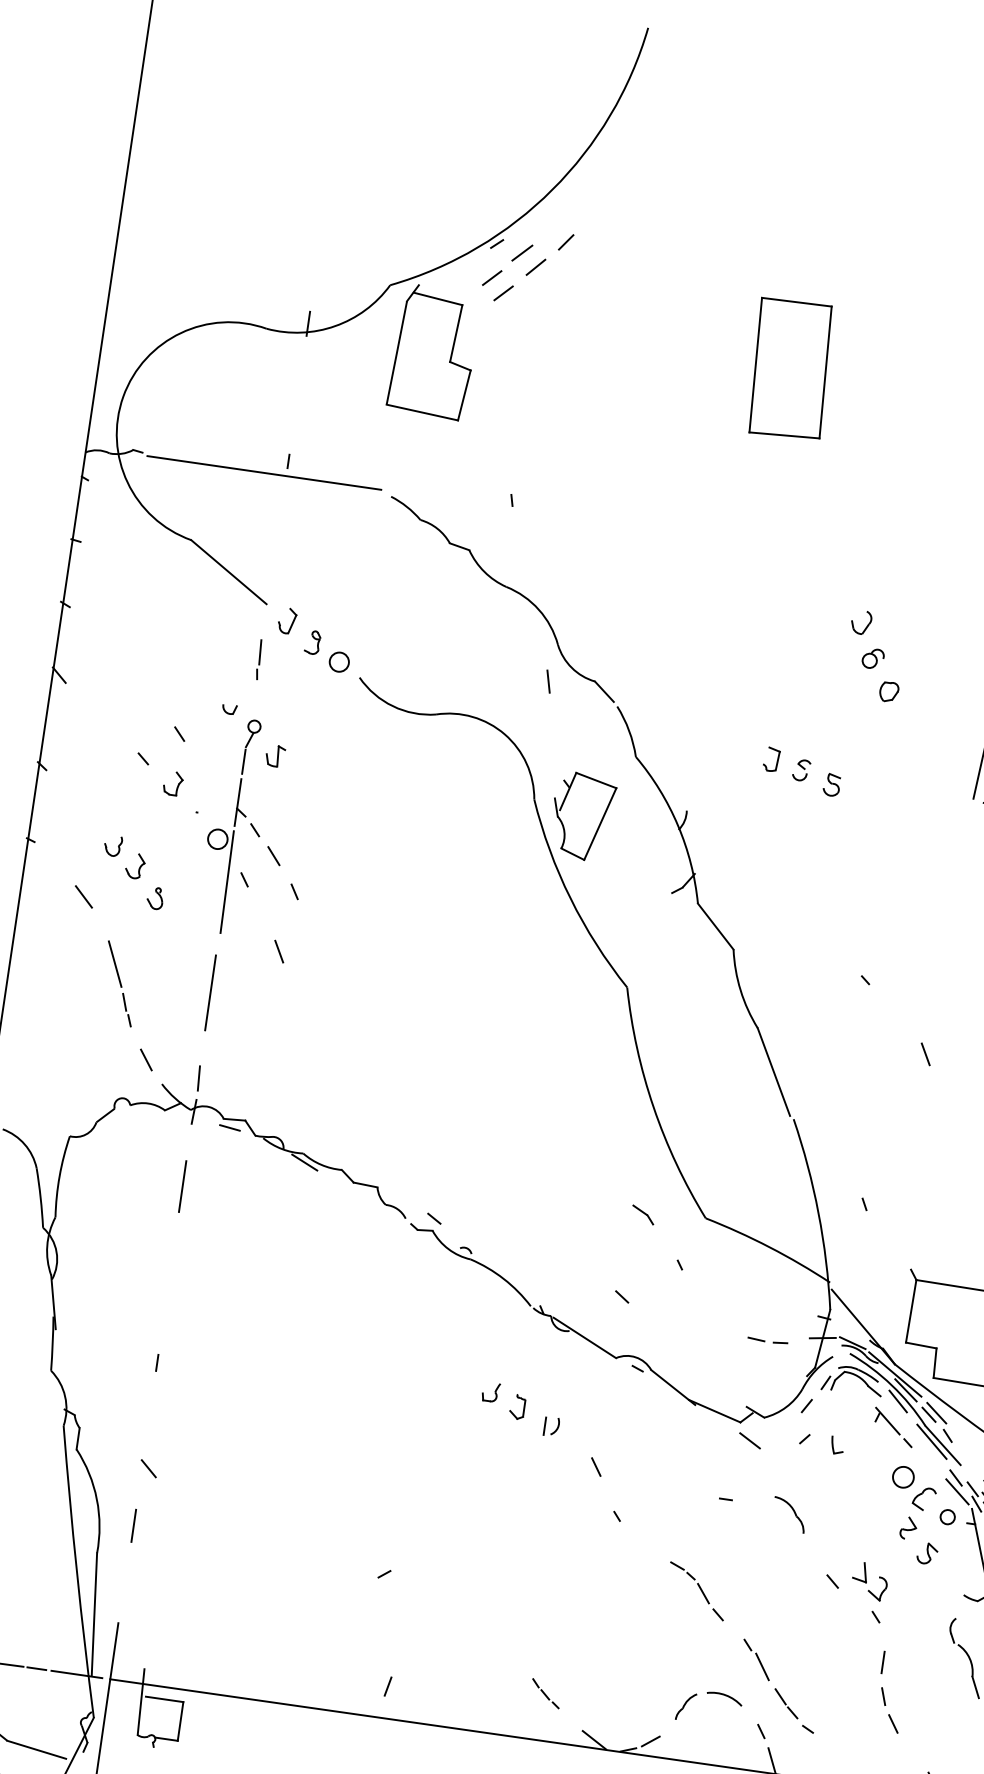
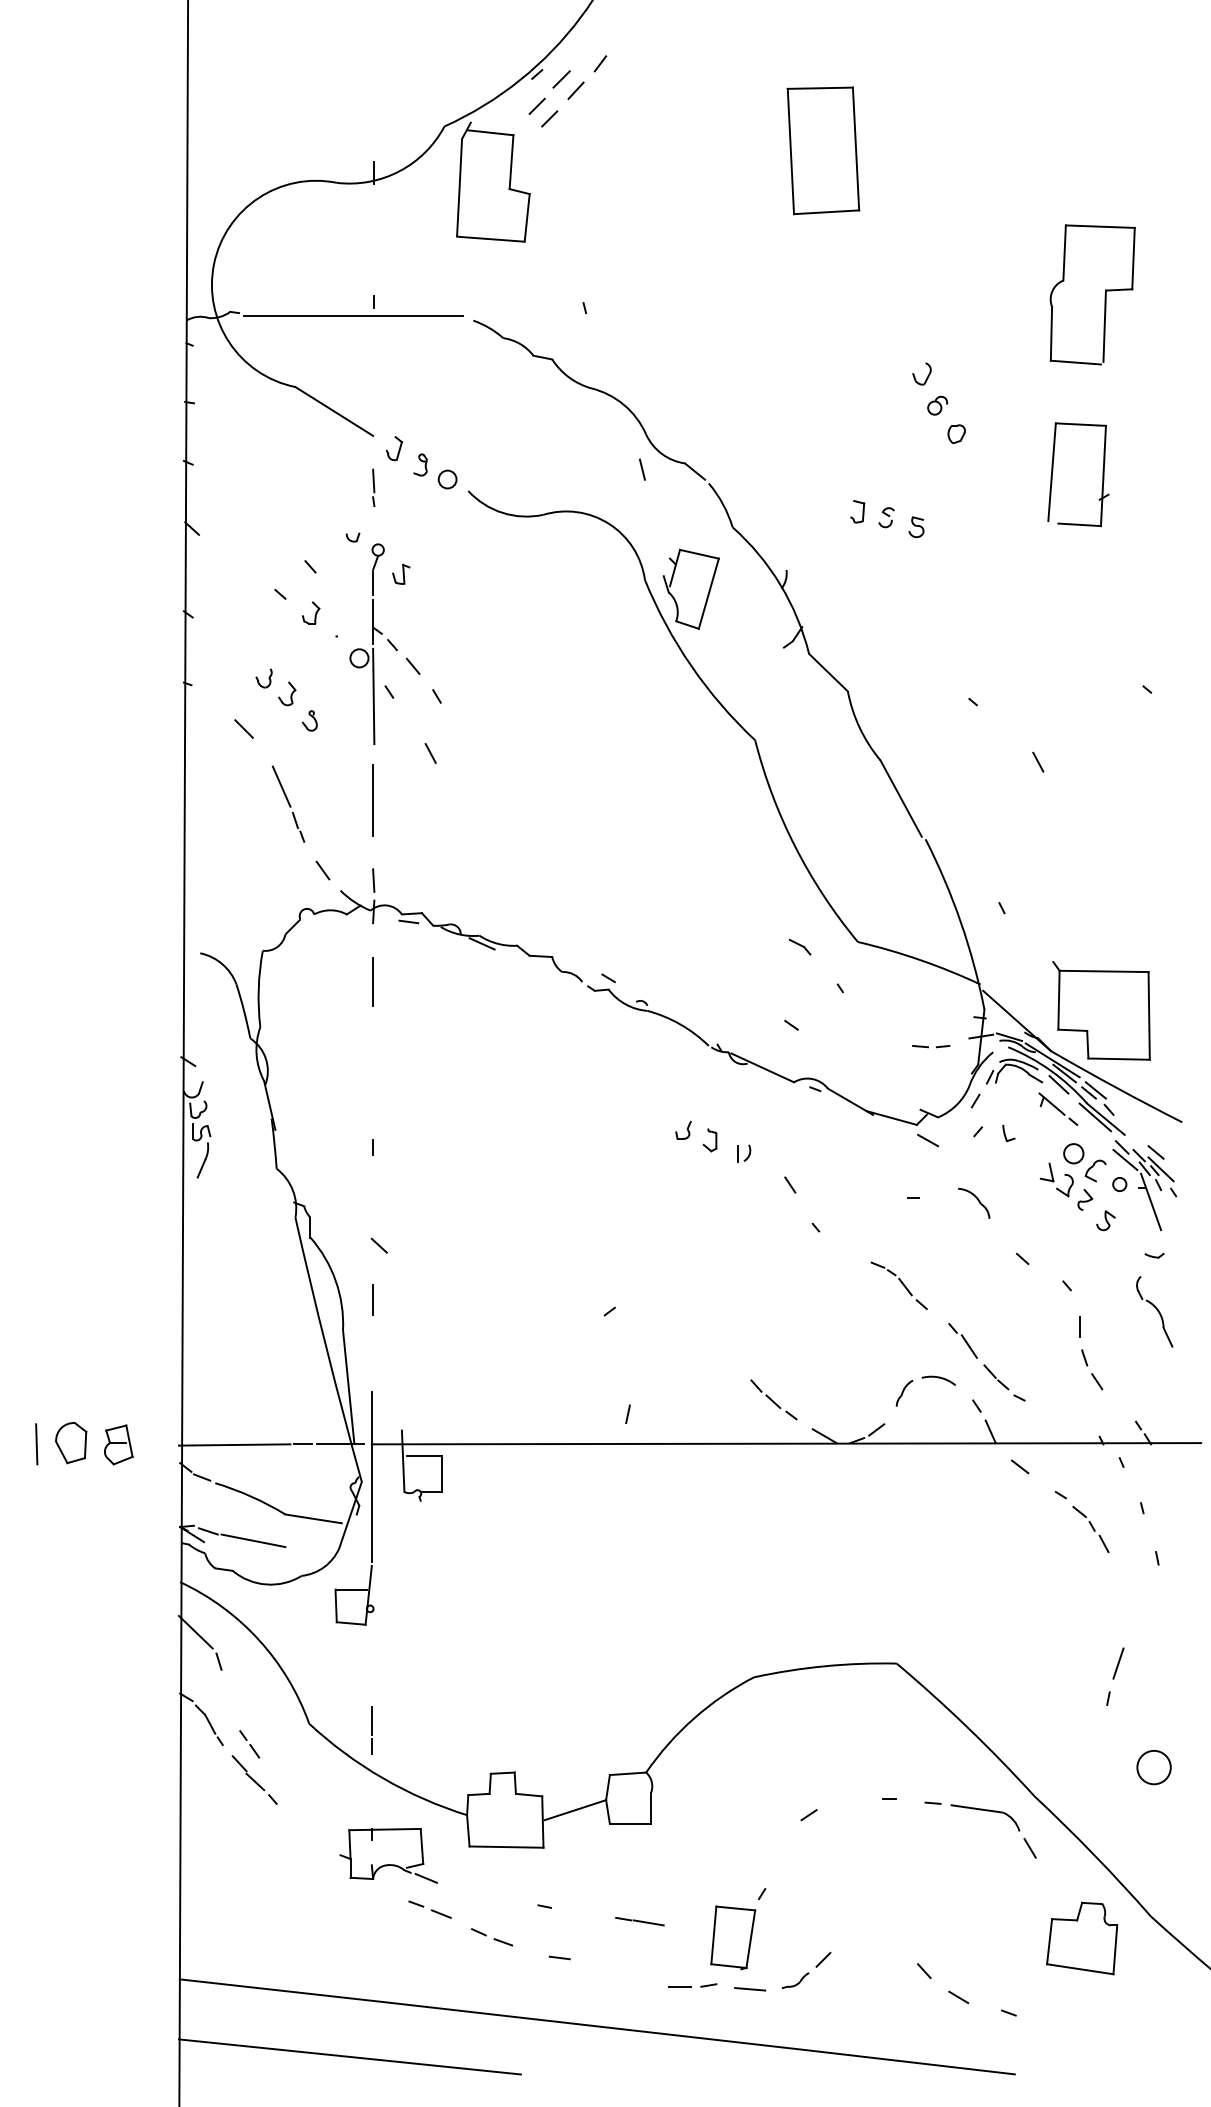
part: (869, 1580) -> (1056, 1179), moved
part: (545, 1693) -> (773, 1399), size x1.67

